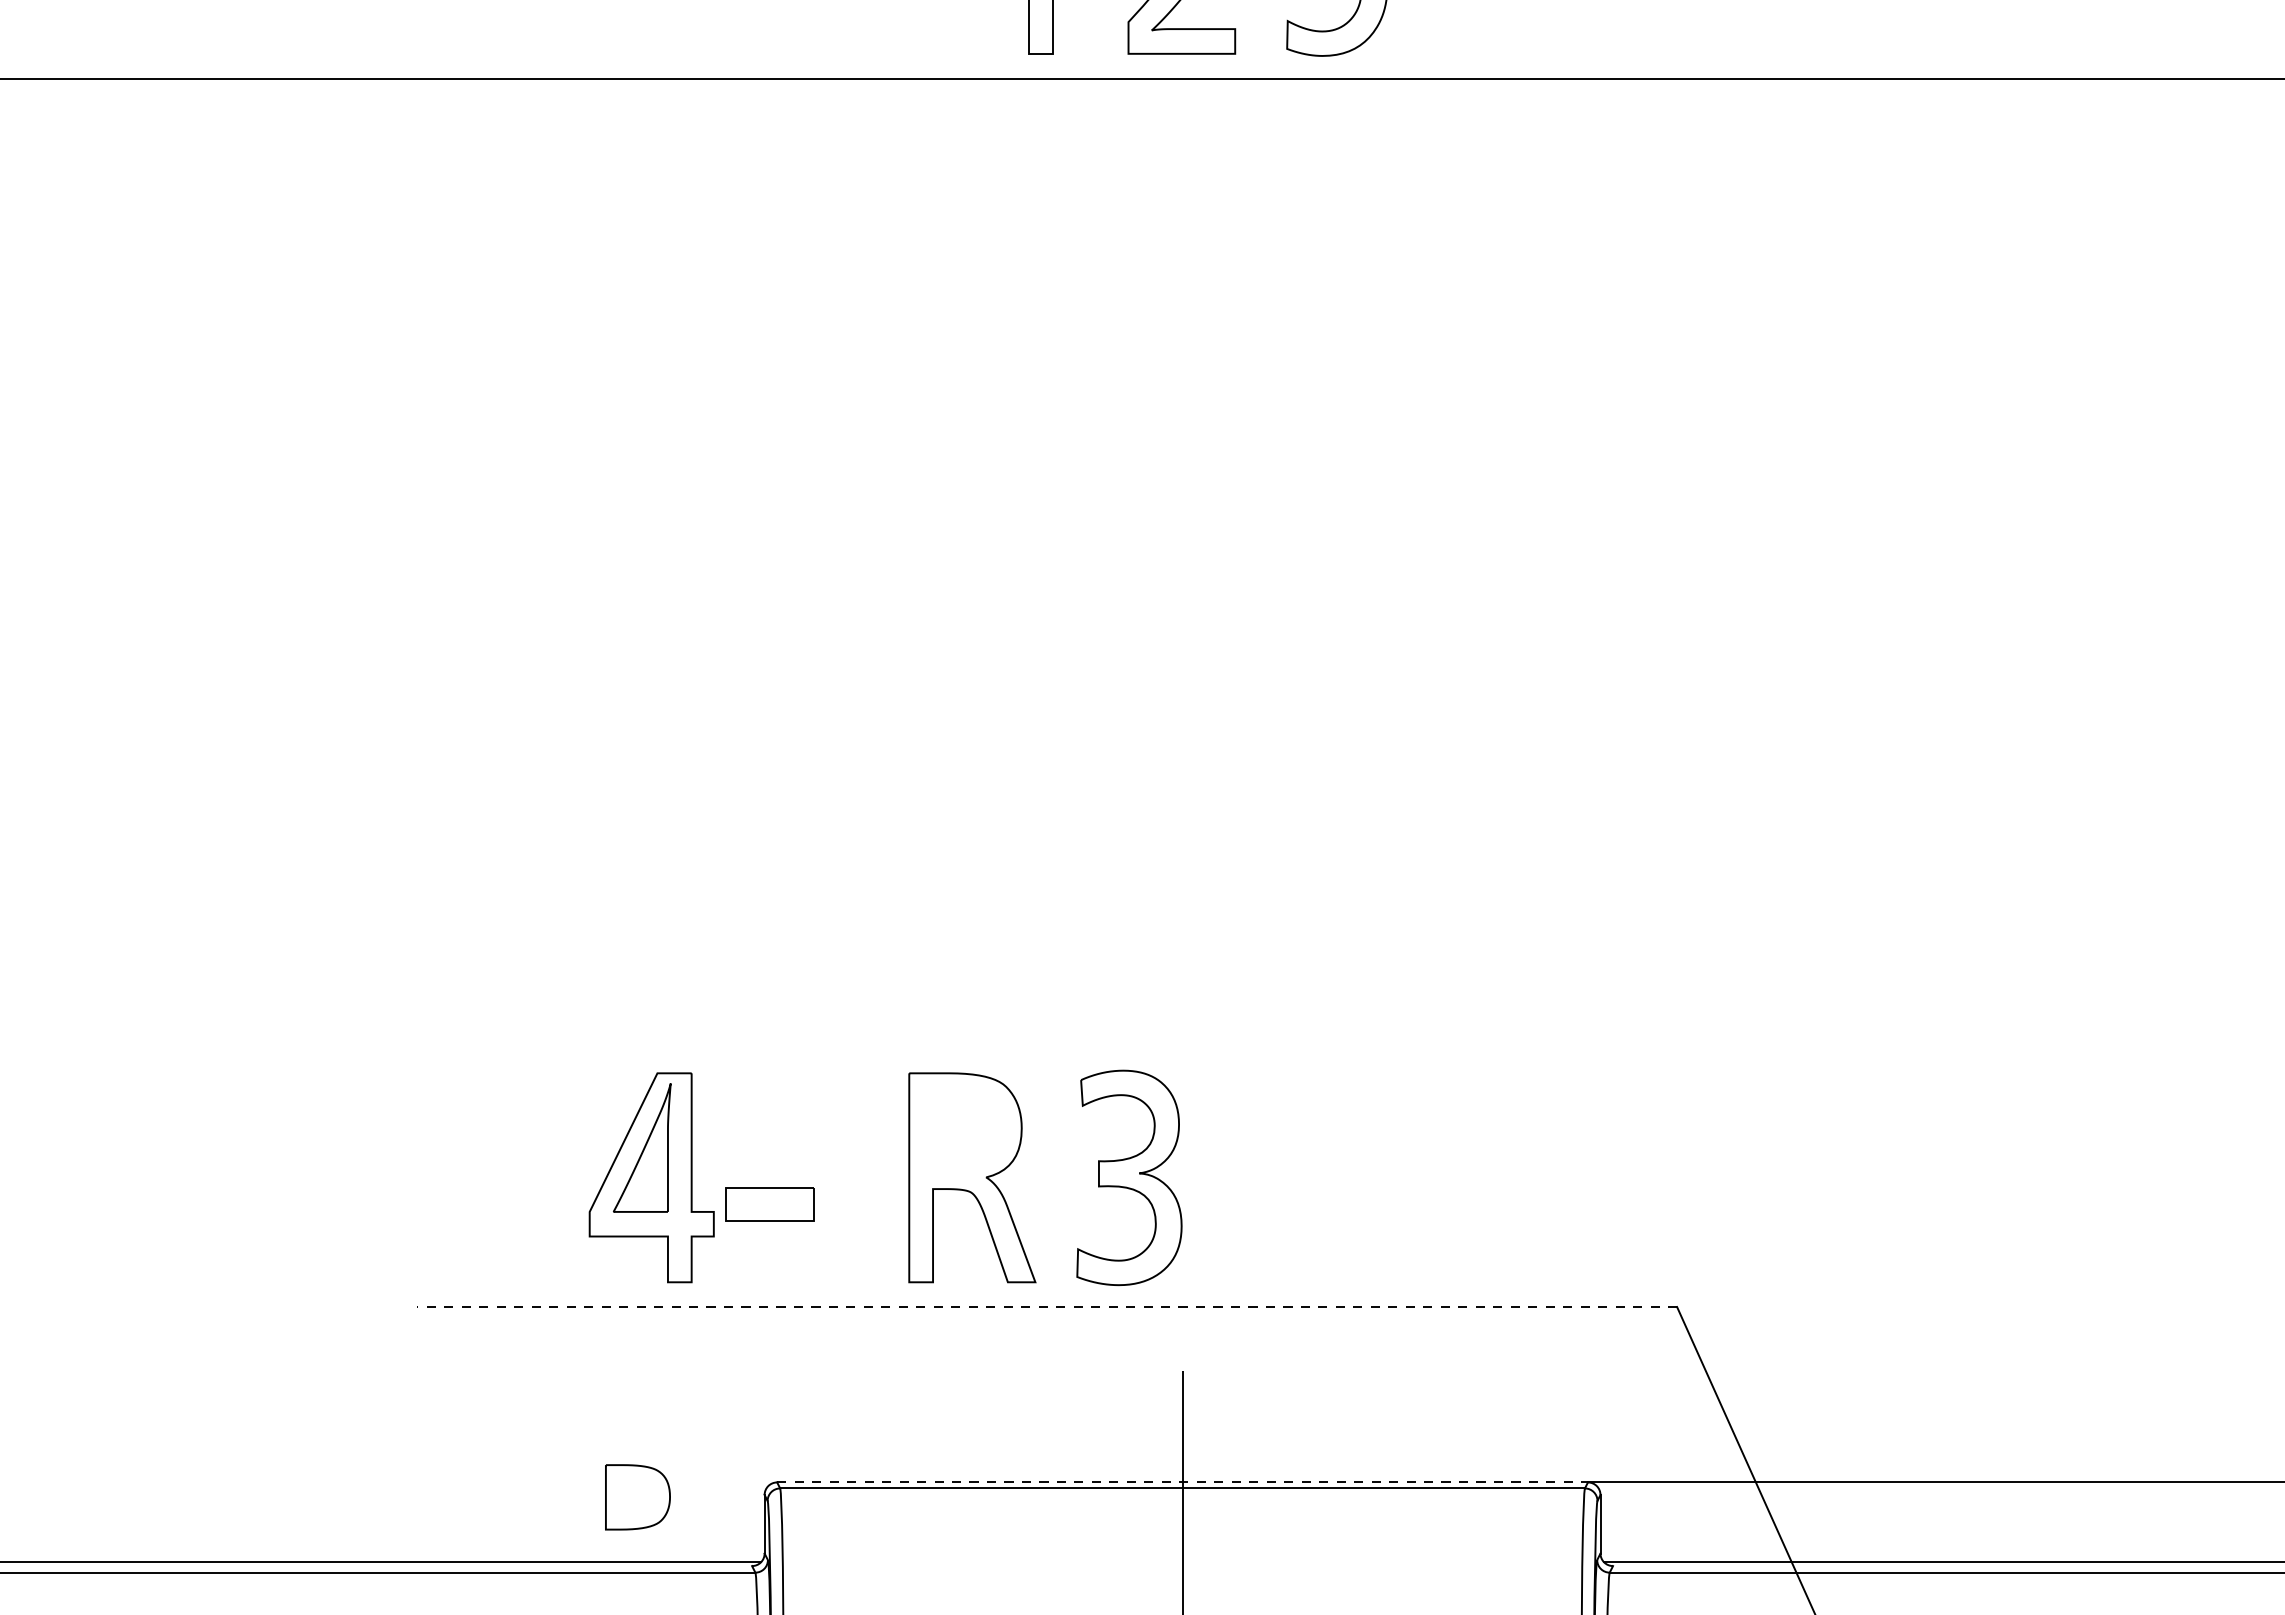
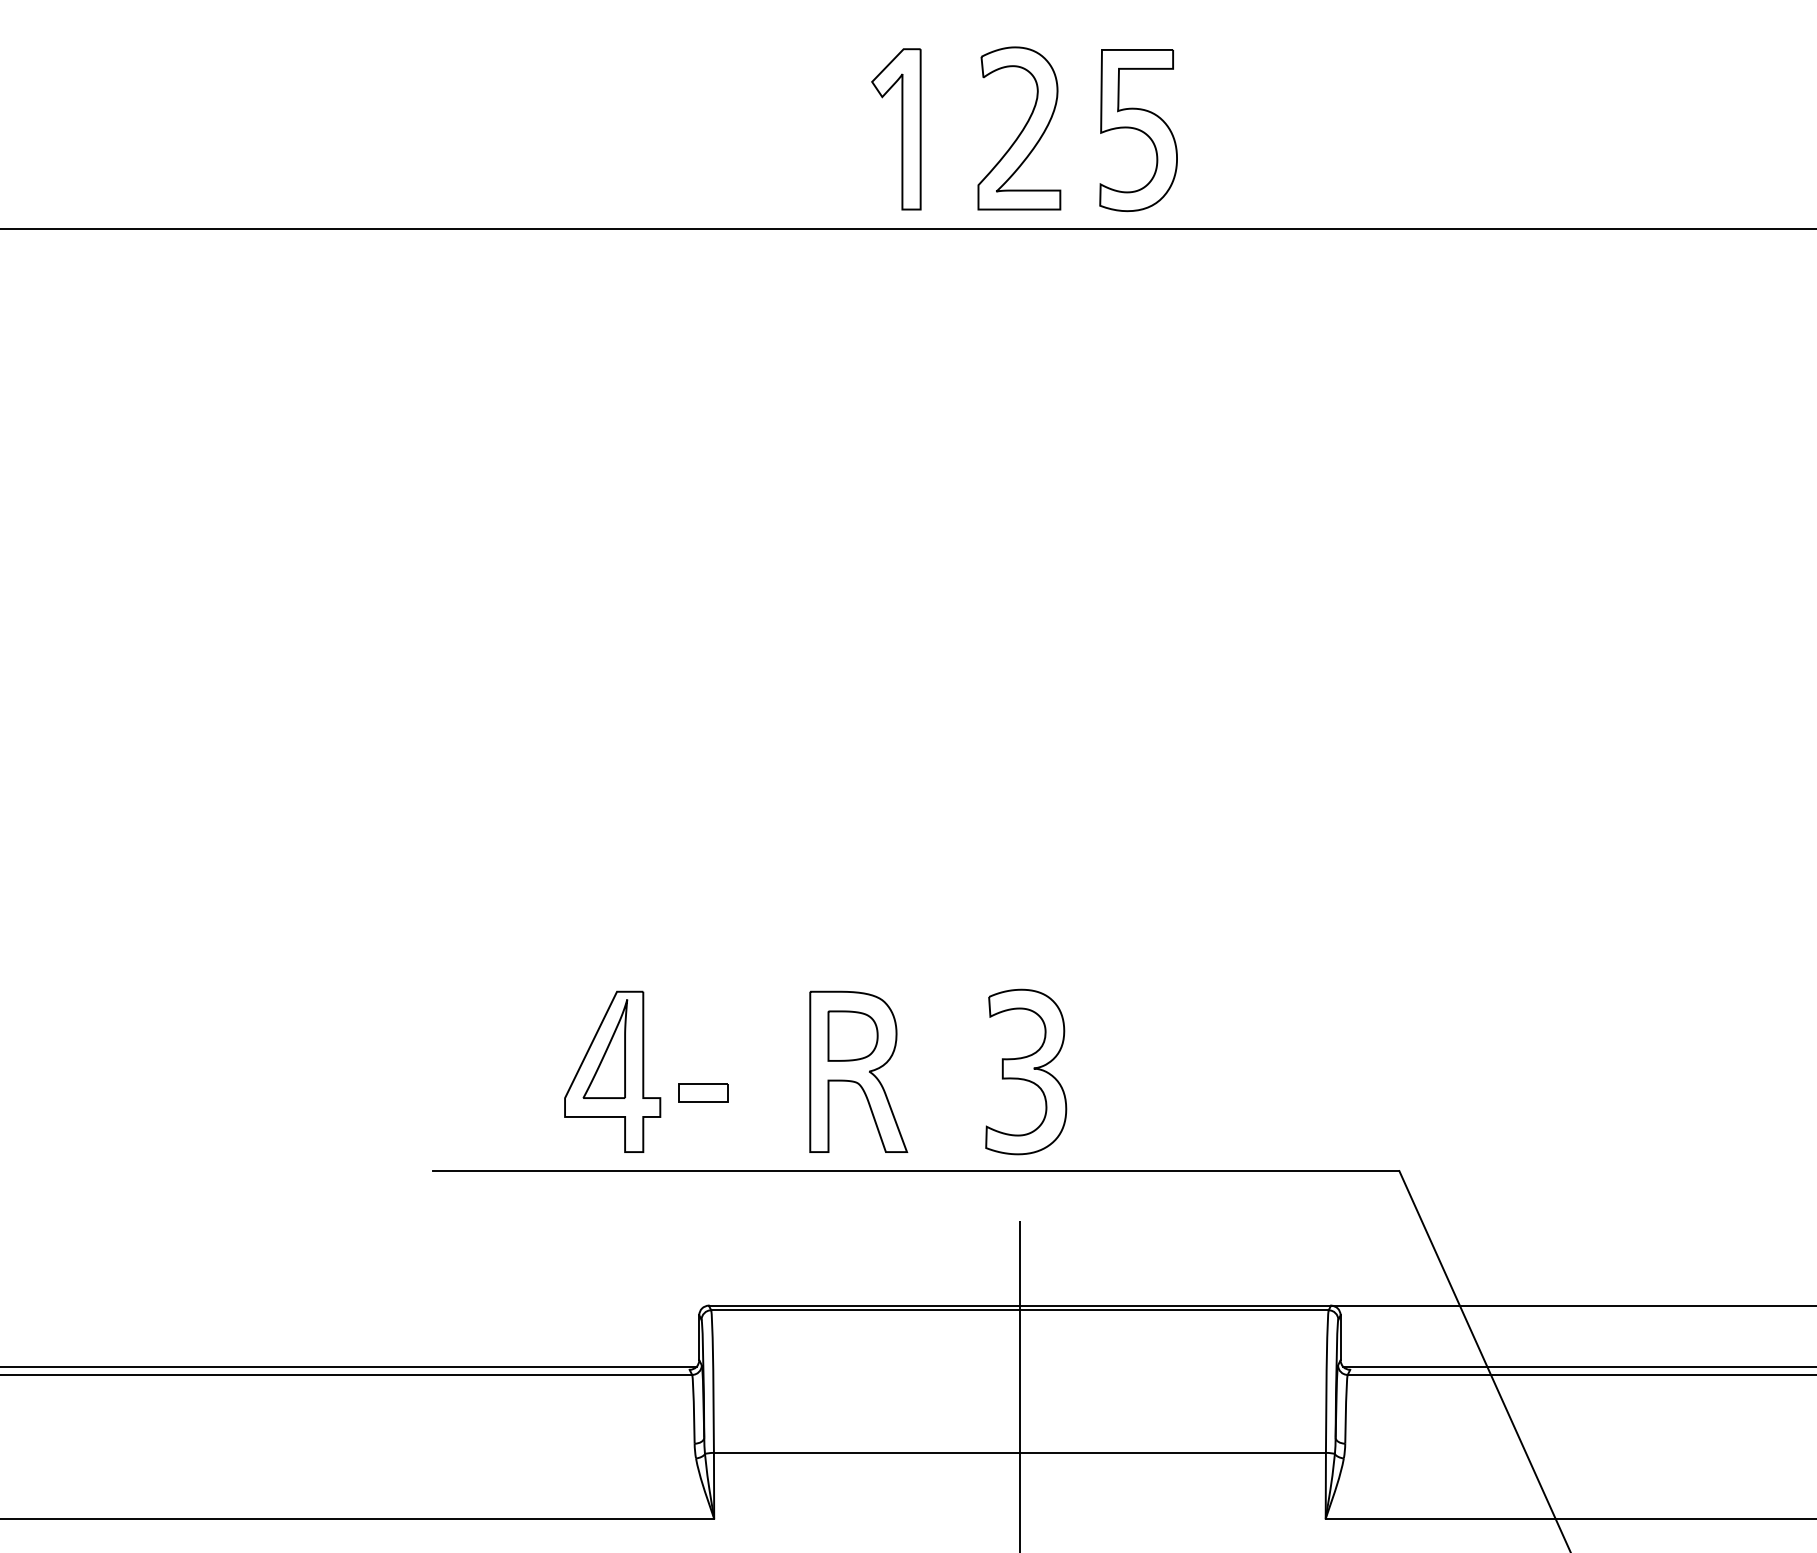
part: (1129, 1177) -> (1026, 1071), moved
part: (770, 1204) -> (703, 1092), size x0.71
line: (1046, 1307) -> (915, 1171), dashed -> solid
line: (1183, 1482) -> (1020, 1305), dashed -> solid
part: (637, 1496) -> (852, 1035), moved

